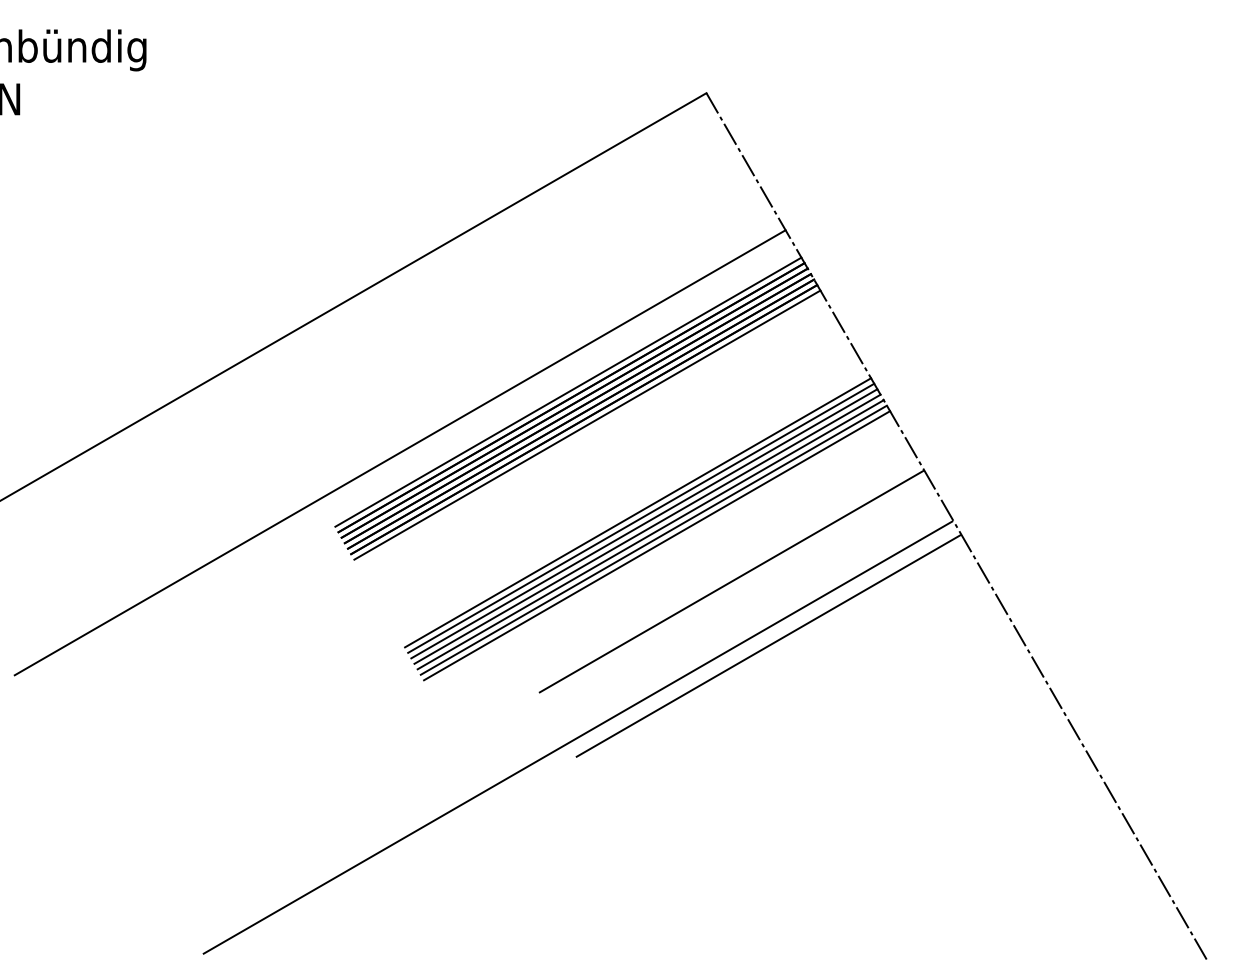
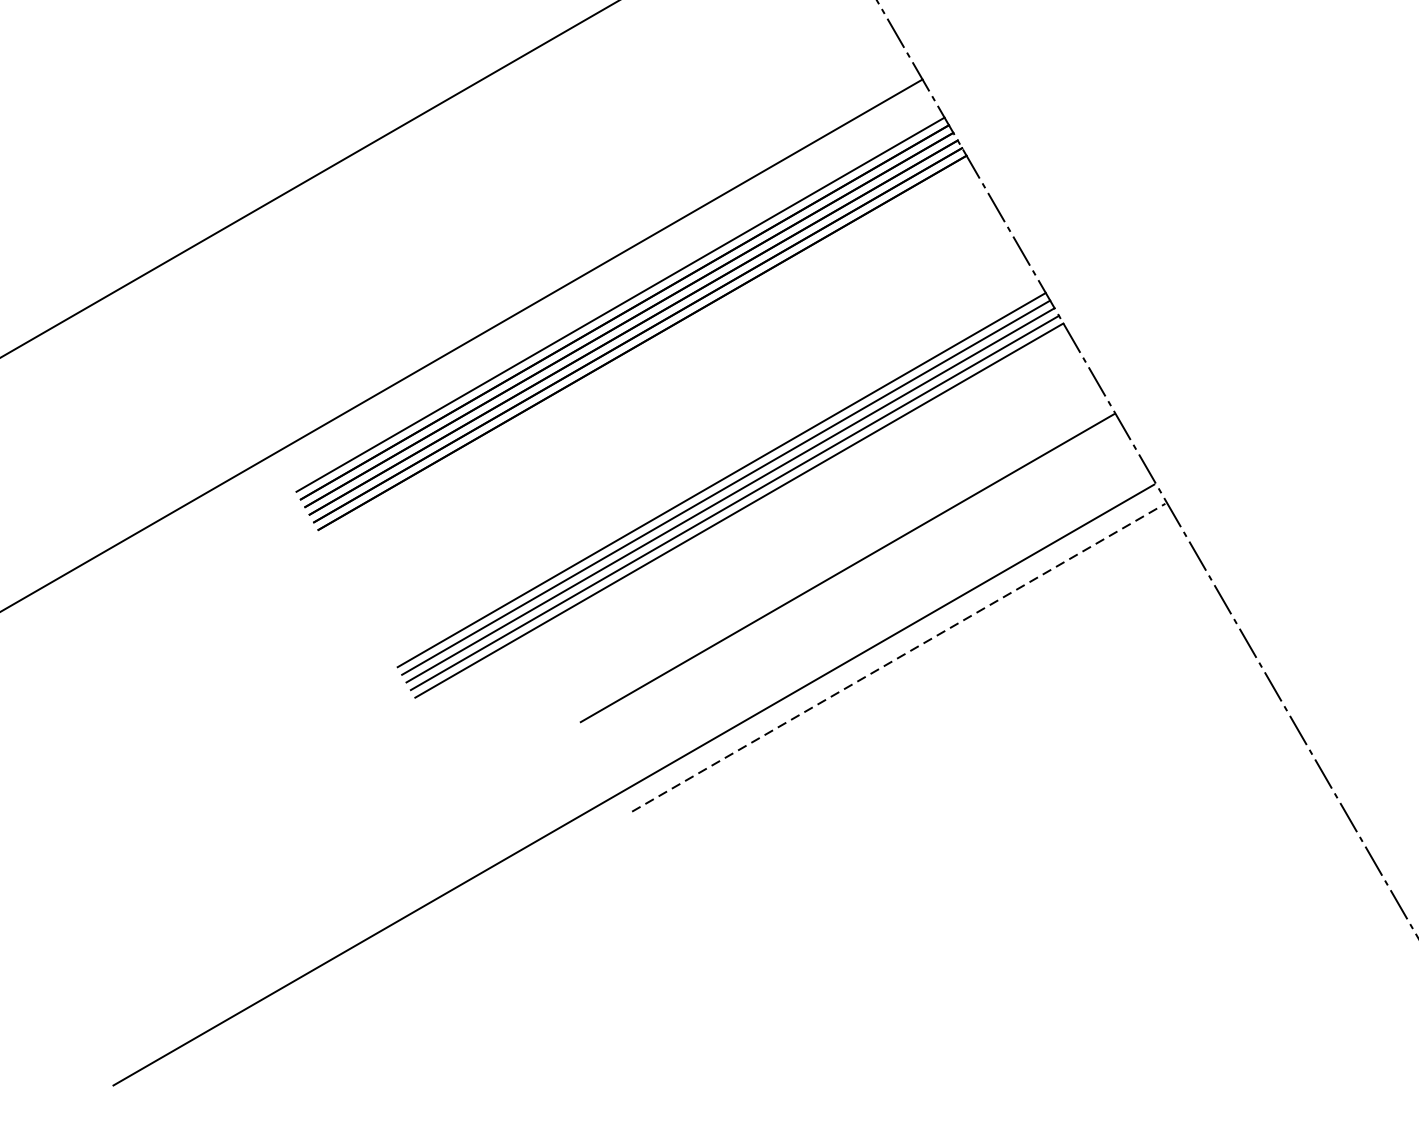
line: (587, 424) -> (647, 349), removed
line: (638, 512) -> (717, 472), removed
line: (657, 545) -> (744, 517), removed
line: (768, 645) -> (898, 656), solid -> dashed

